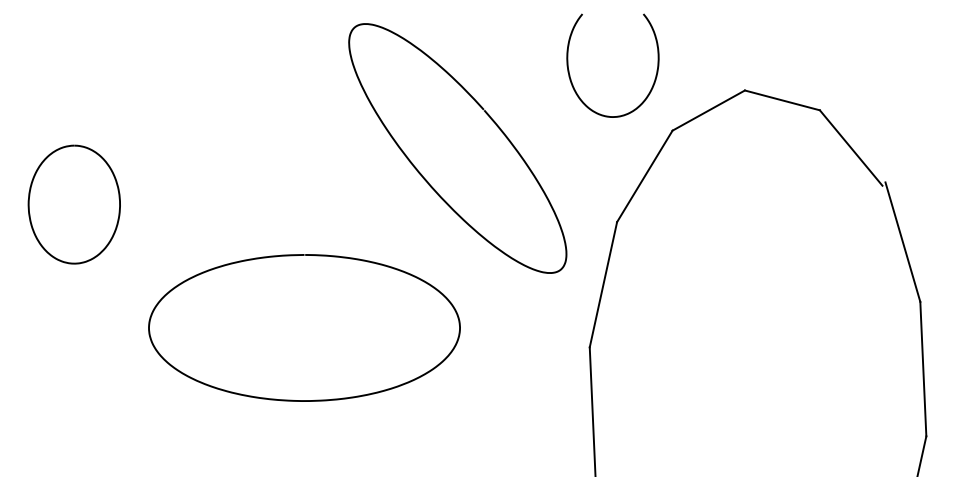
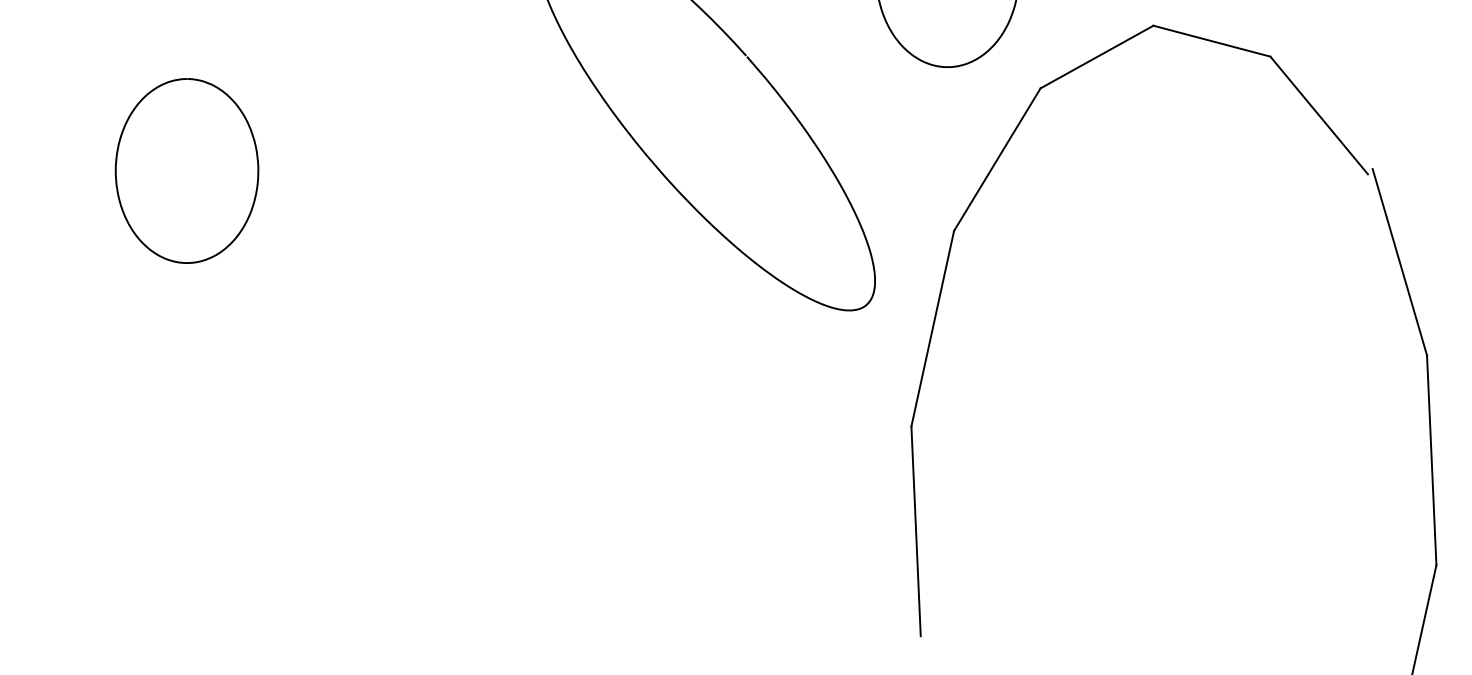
curve: (30, 196) -> (118, 158), moved
curve: (294, 256) -> (450, 284), removed

